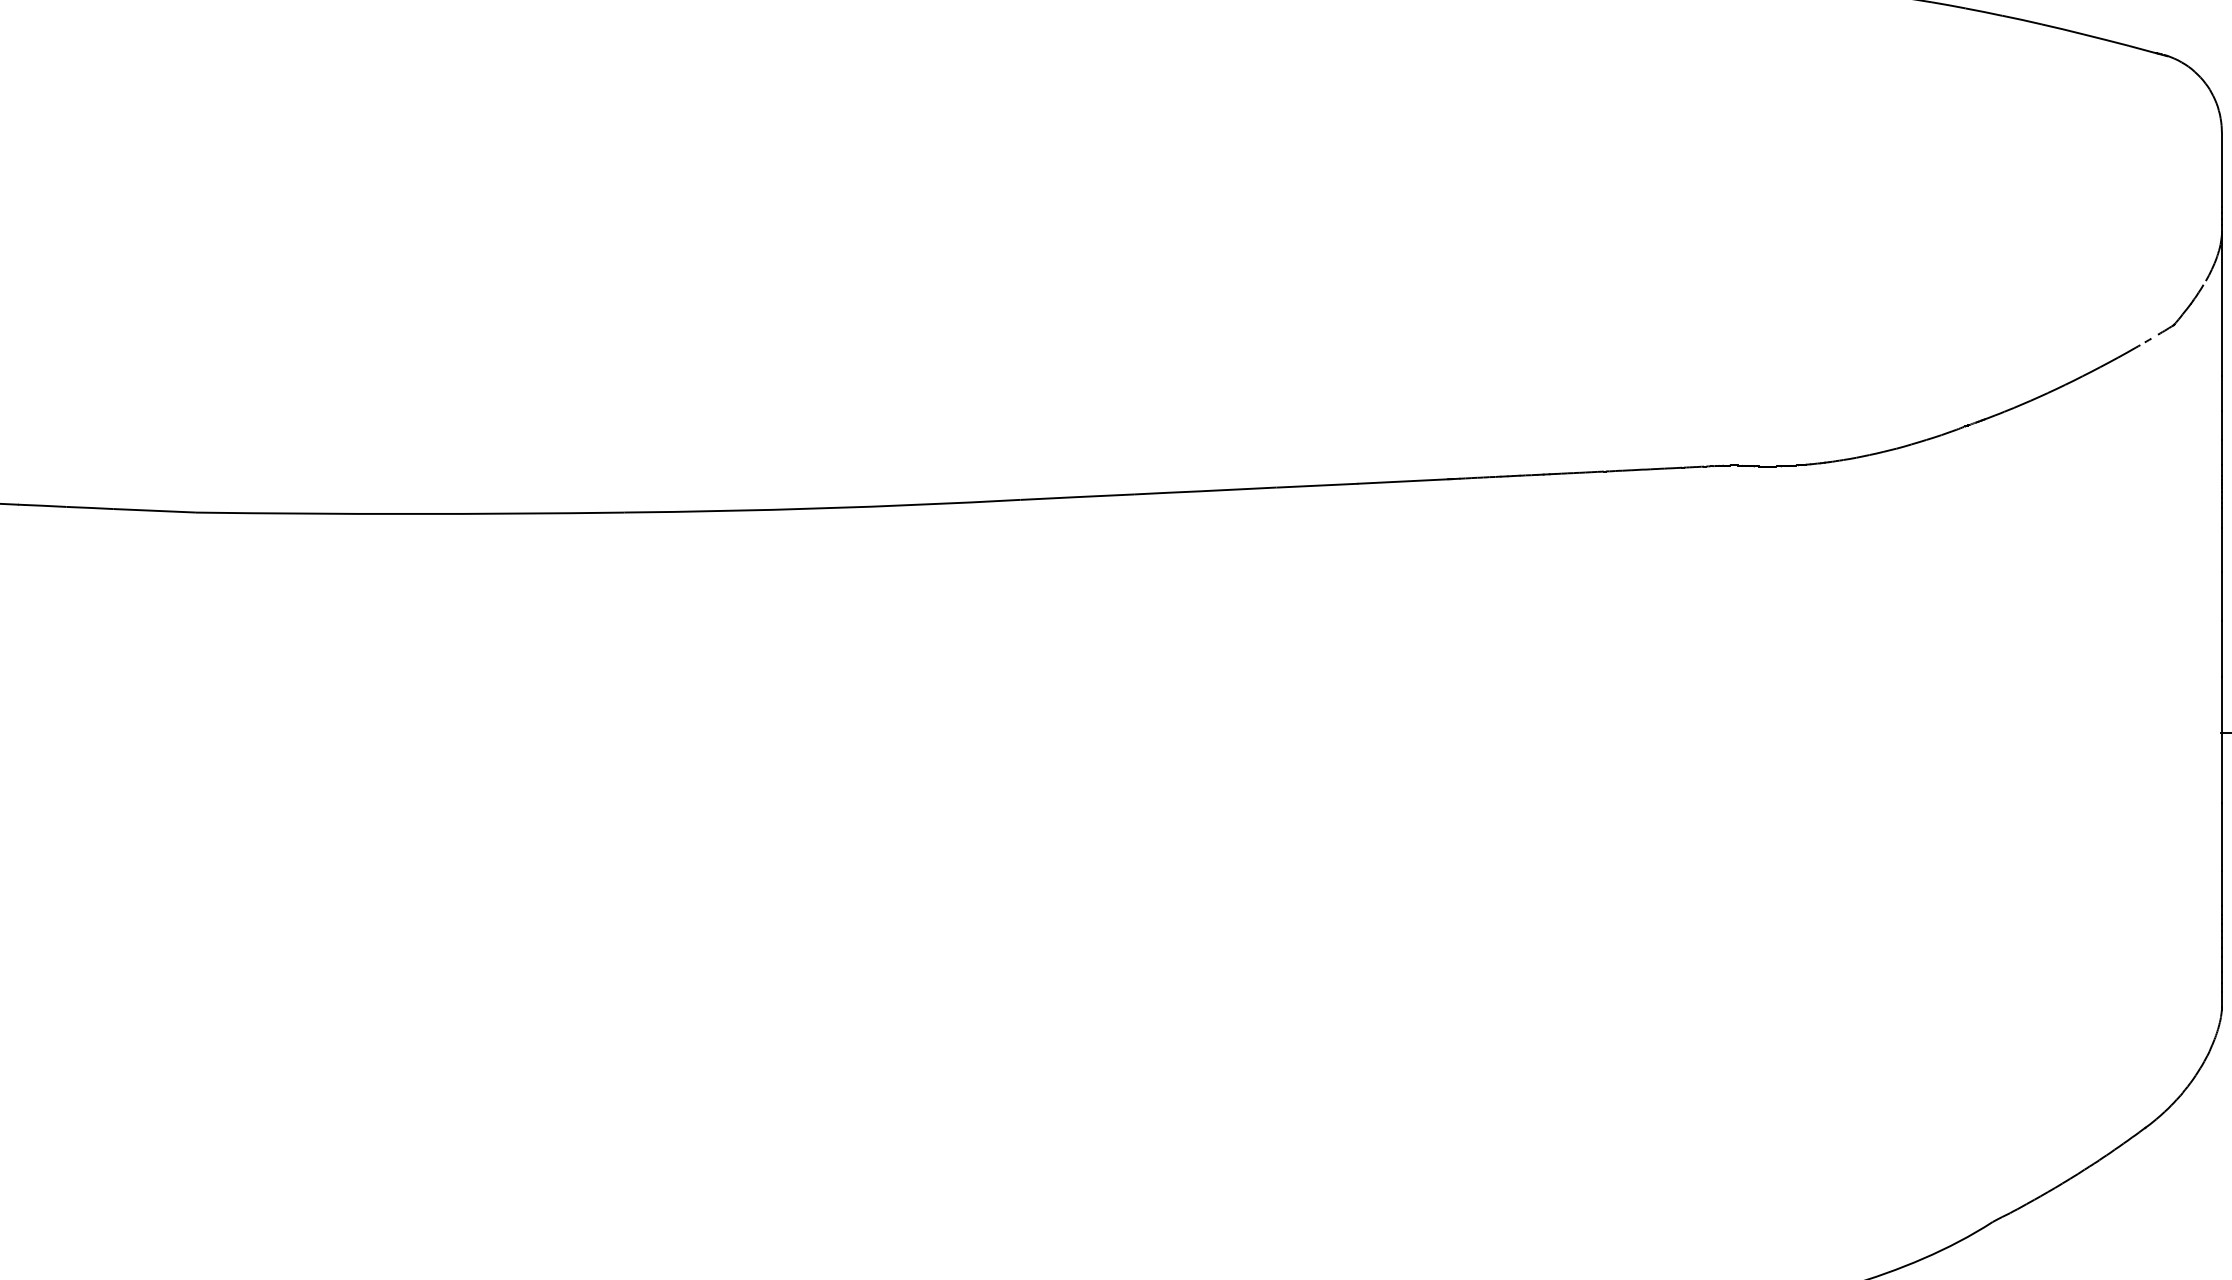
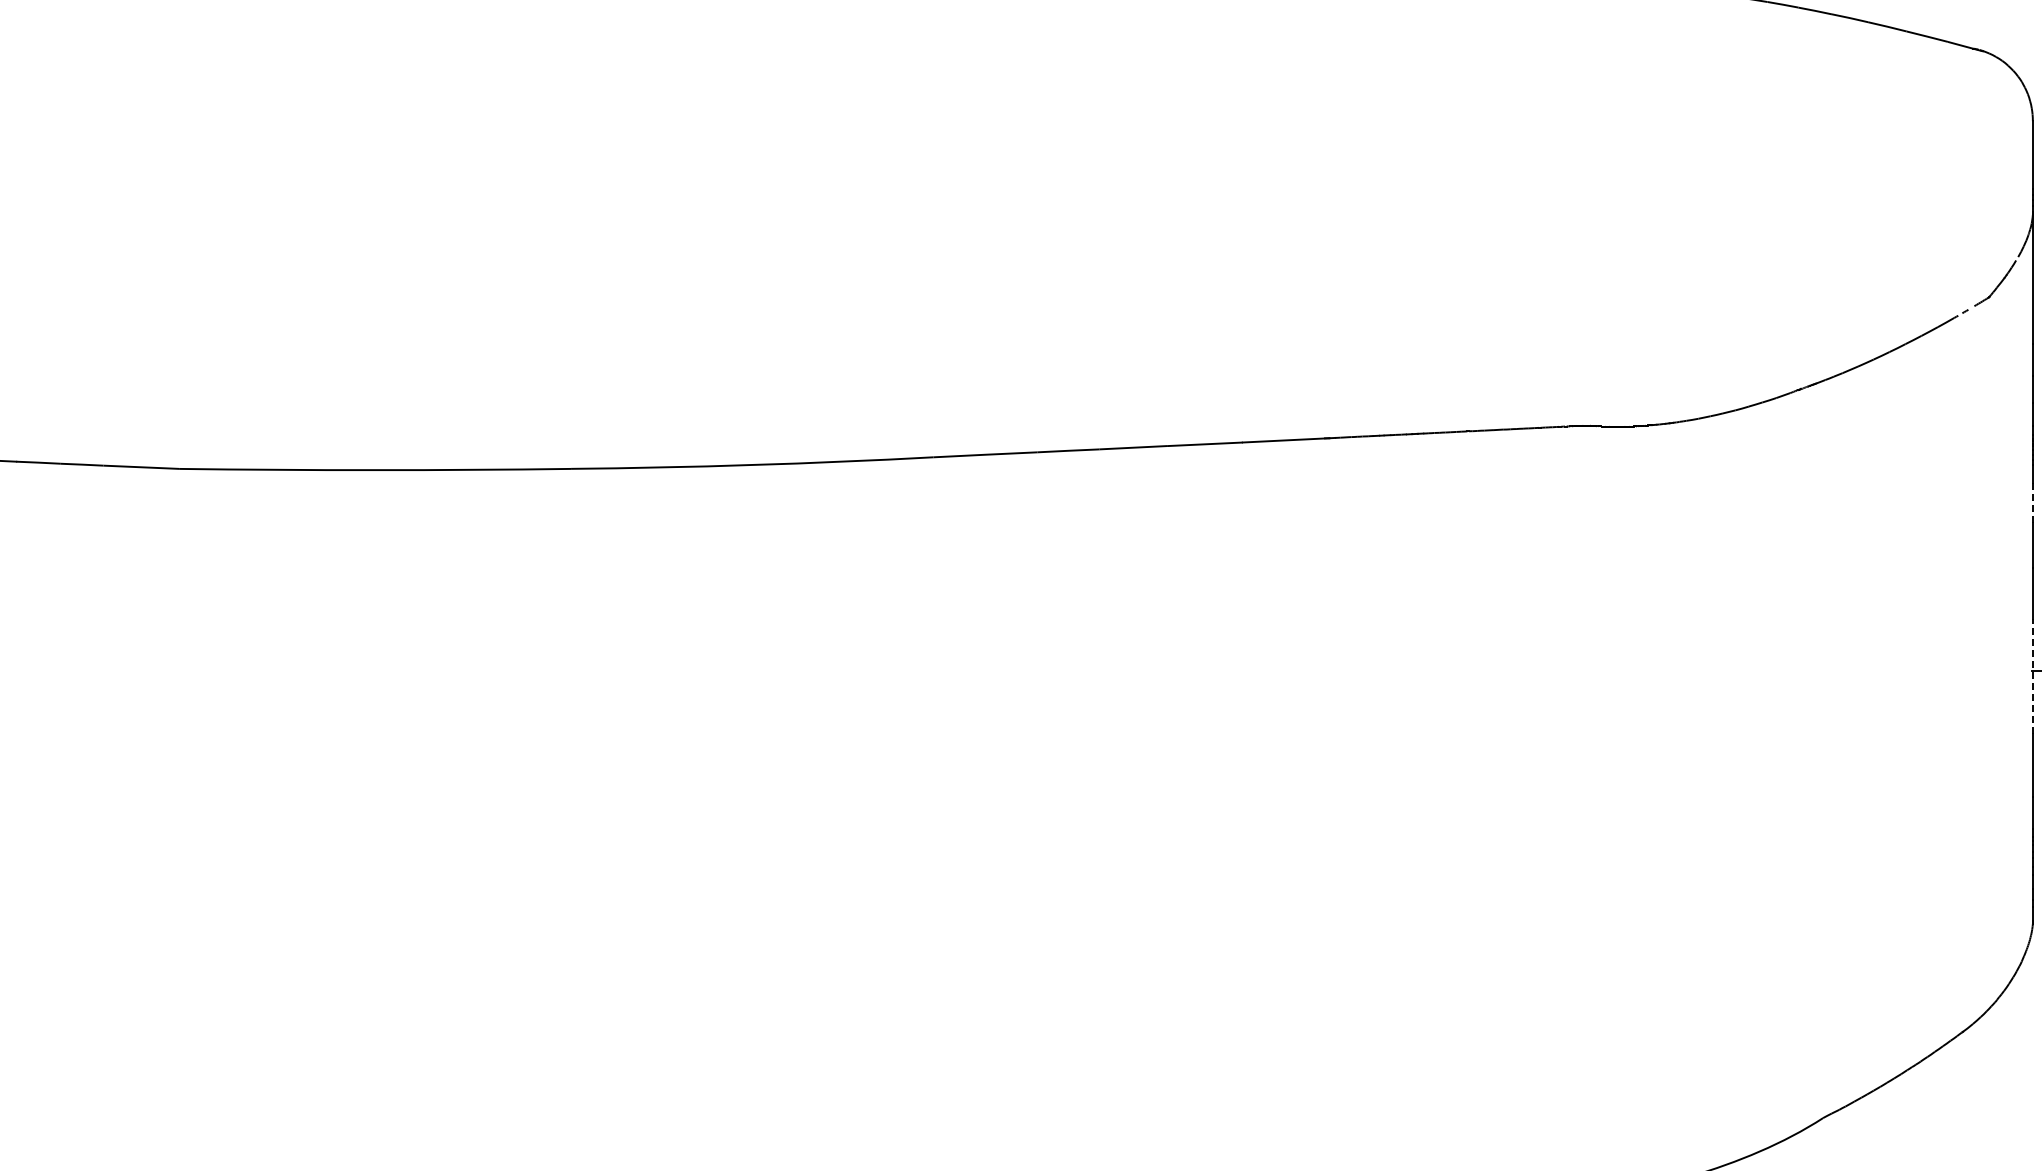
line: (2221, 549) -> (2032, 502), solid -> dashed
line: (2221, 739) -> (2032, 676), solid -> dashed

